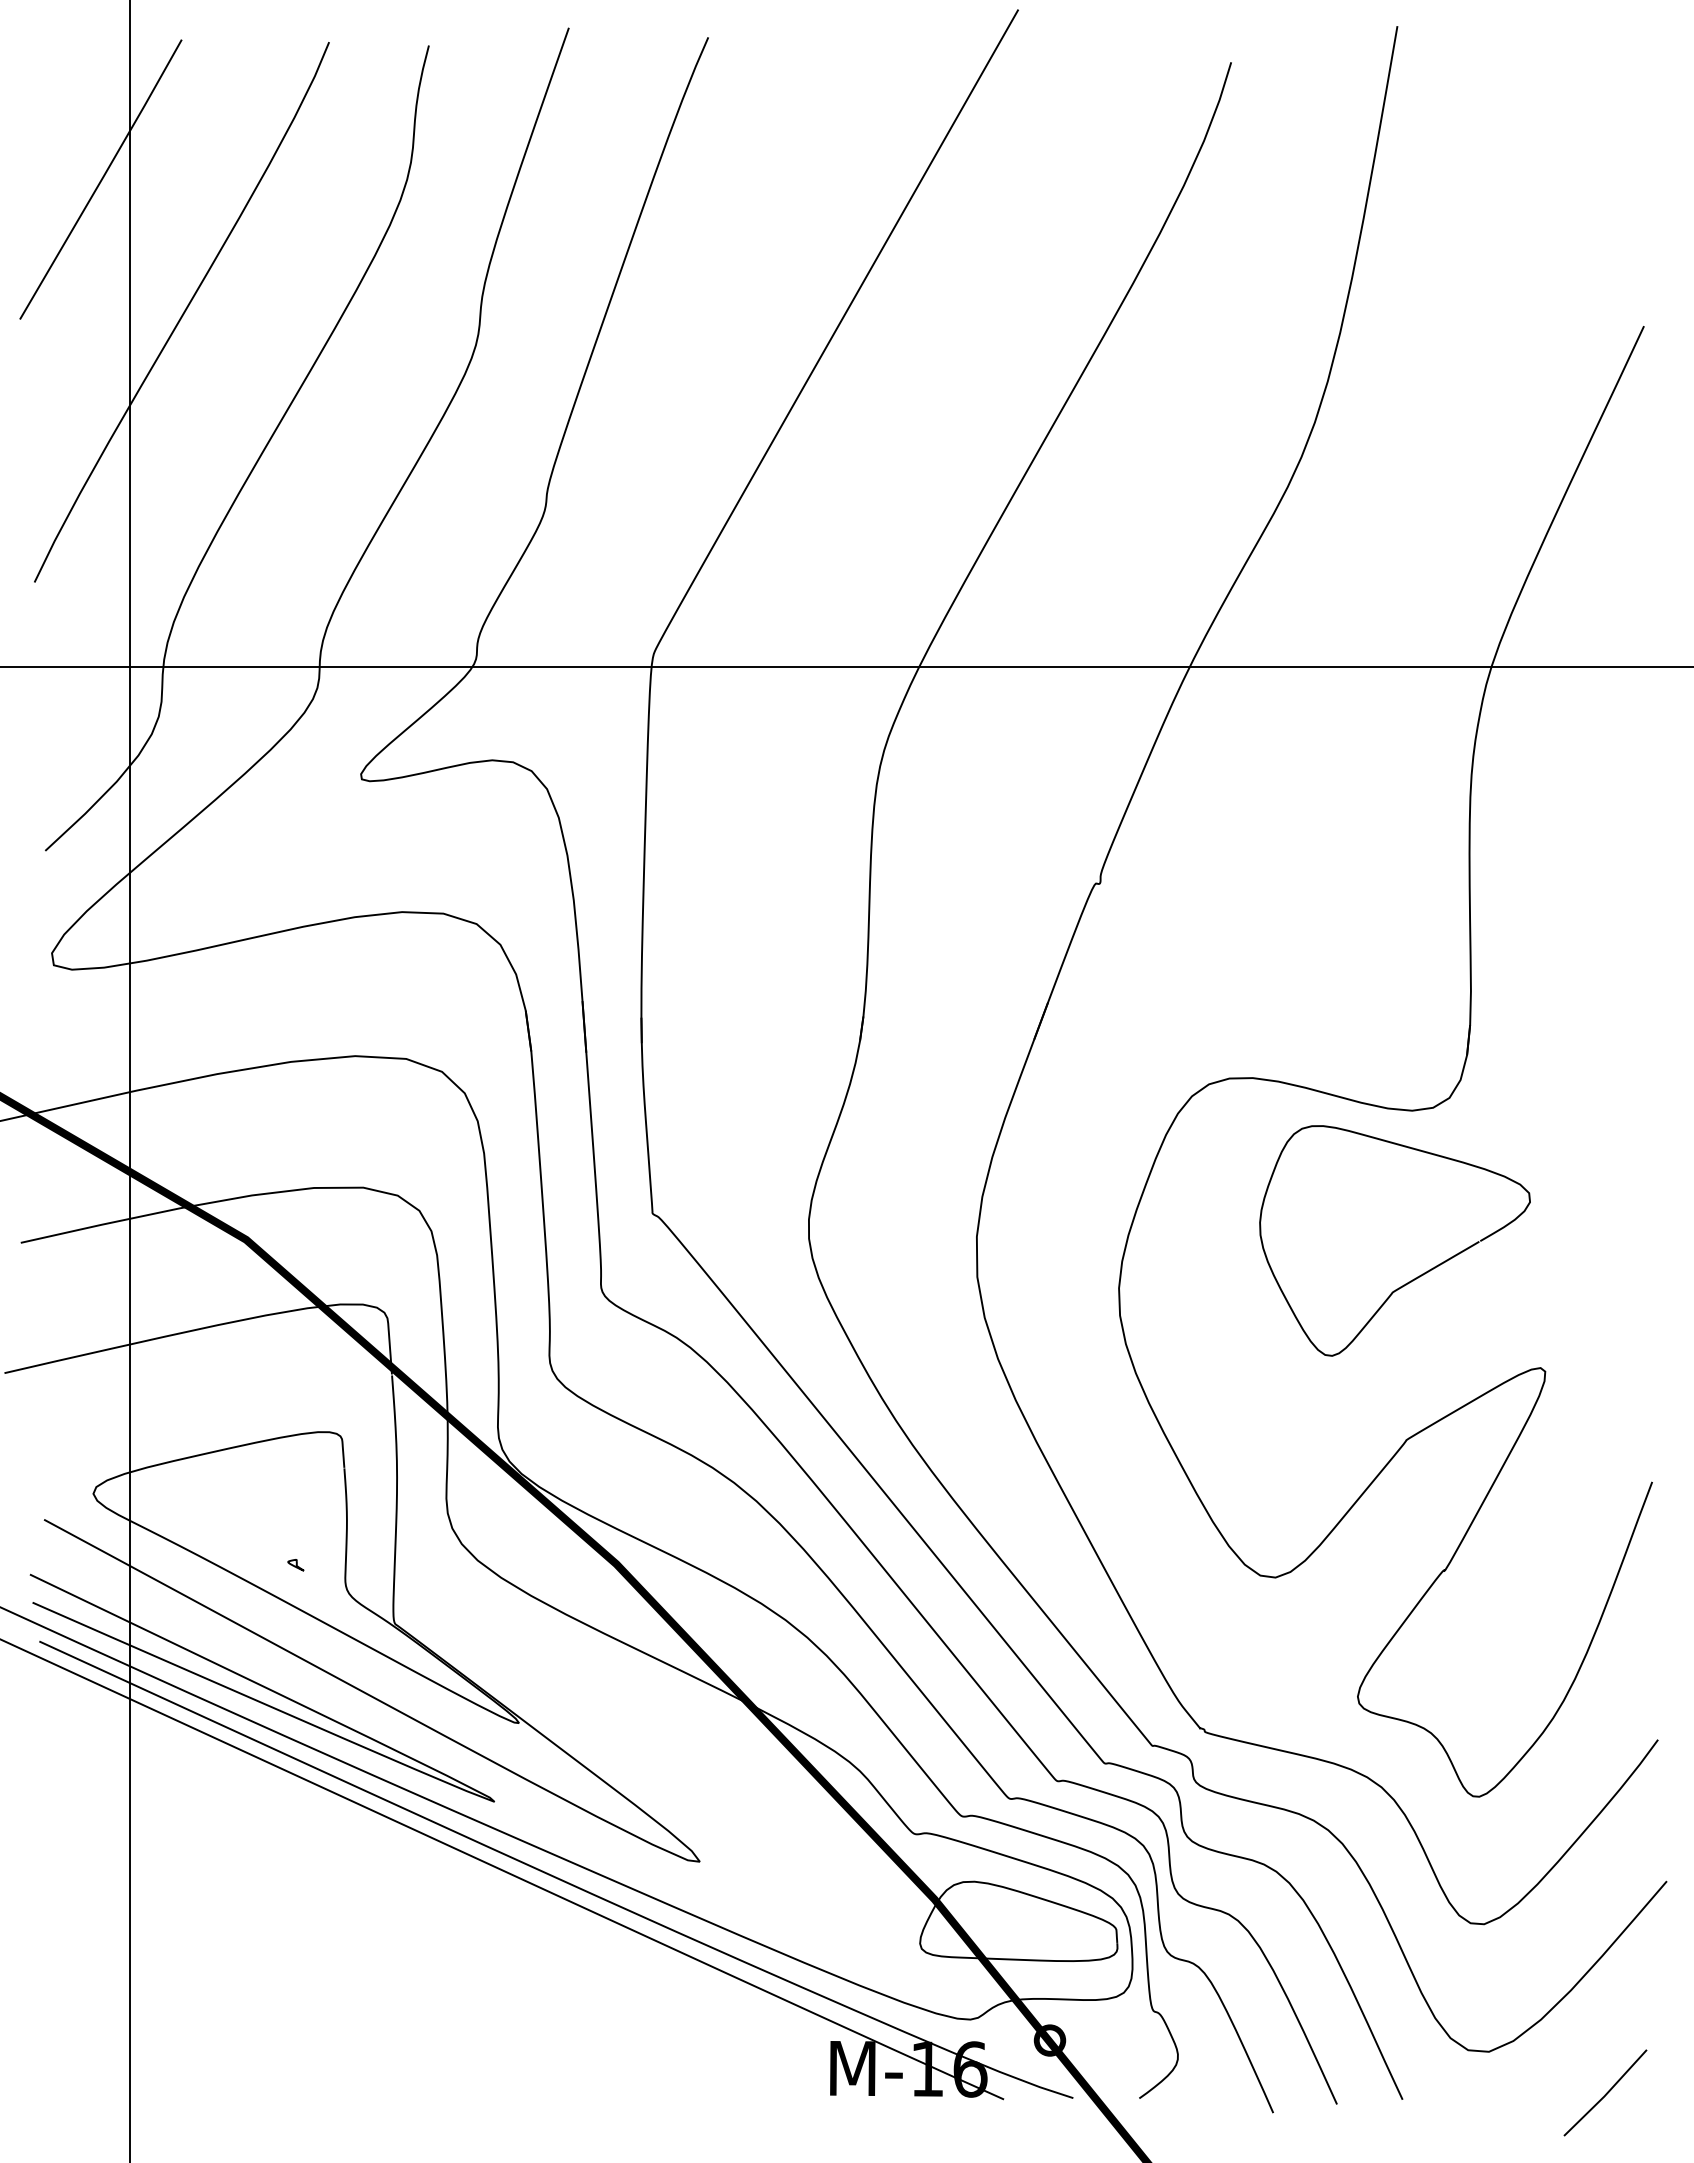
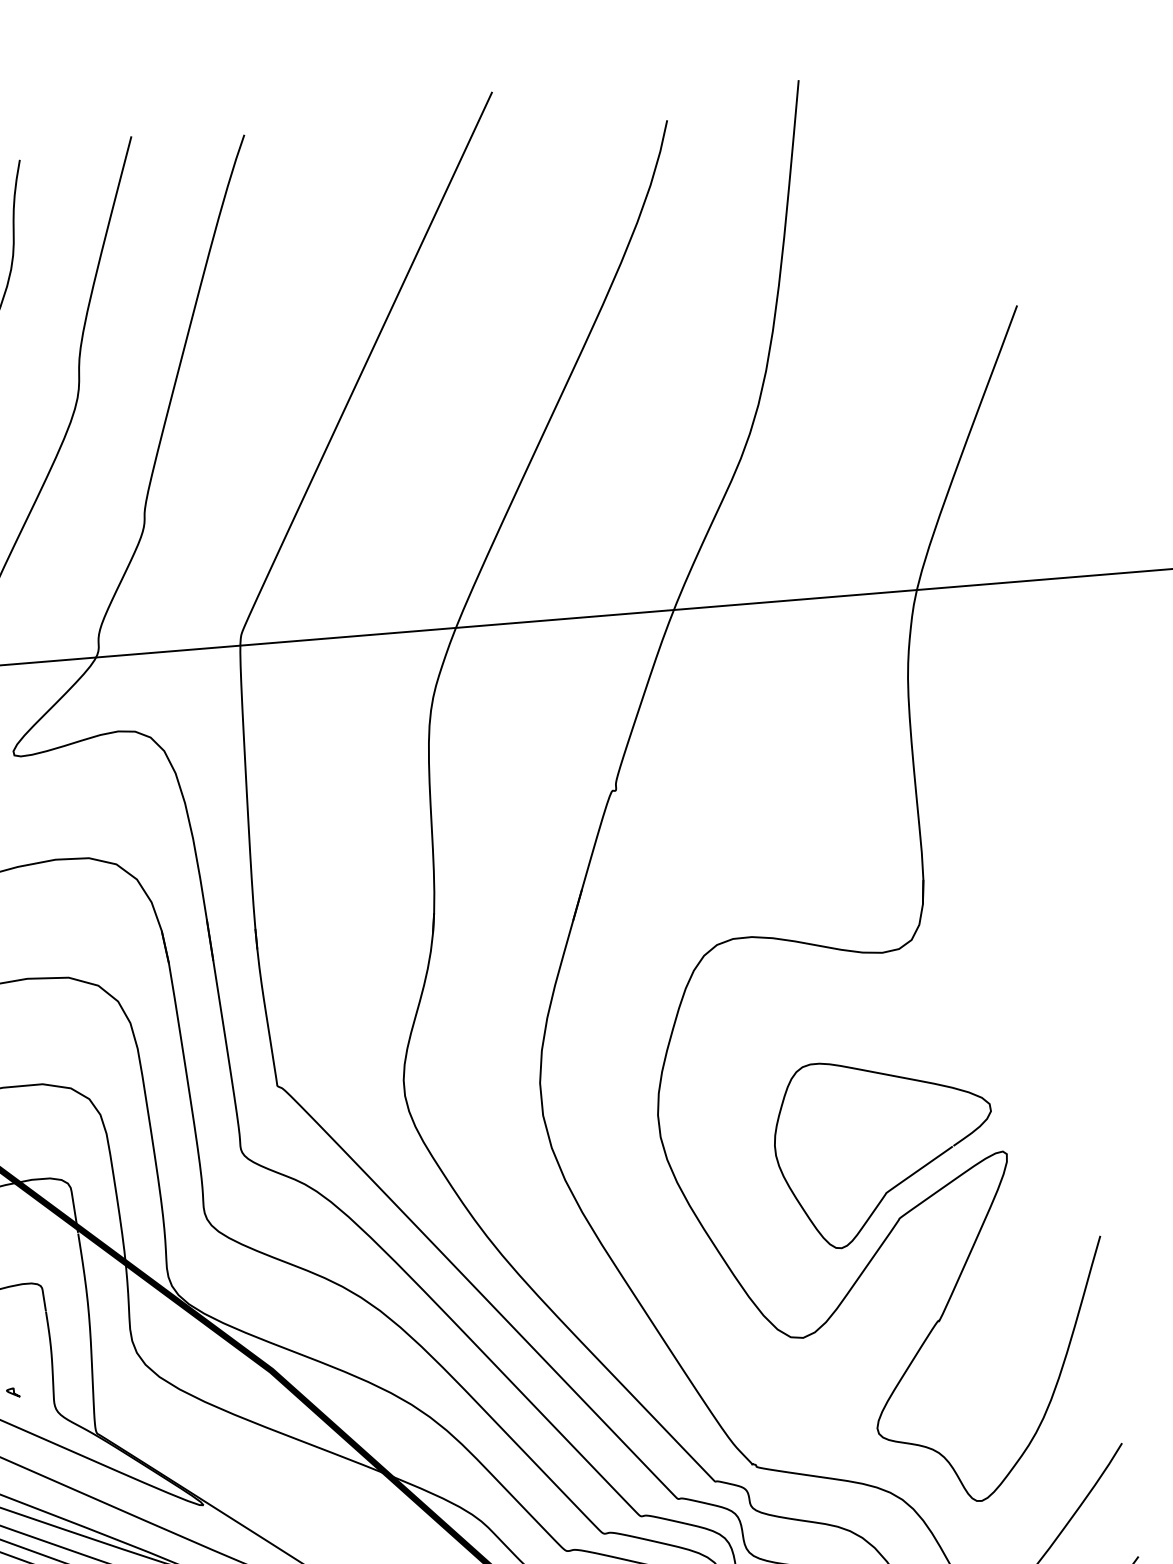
curve: (1415, 1277) -> (903, 1179), moved

